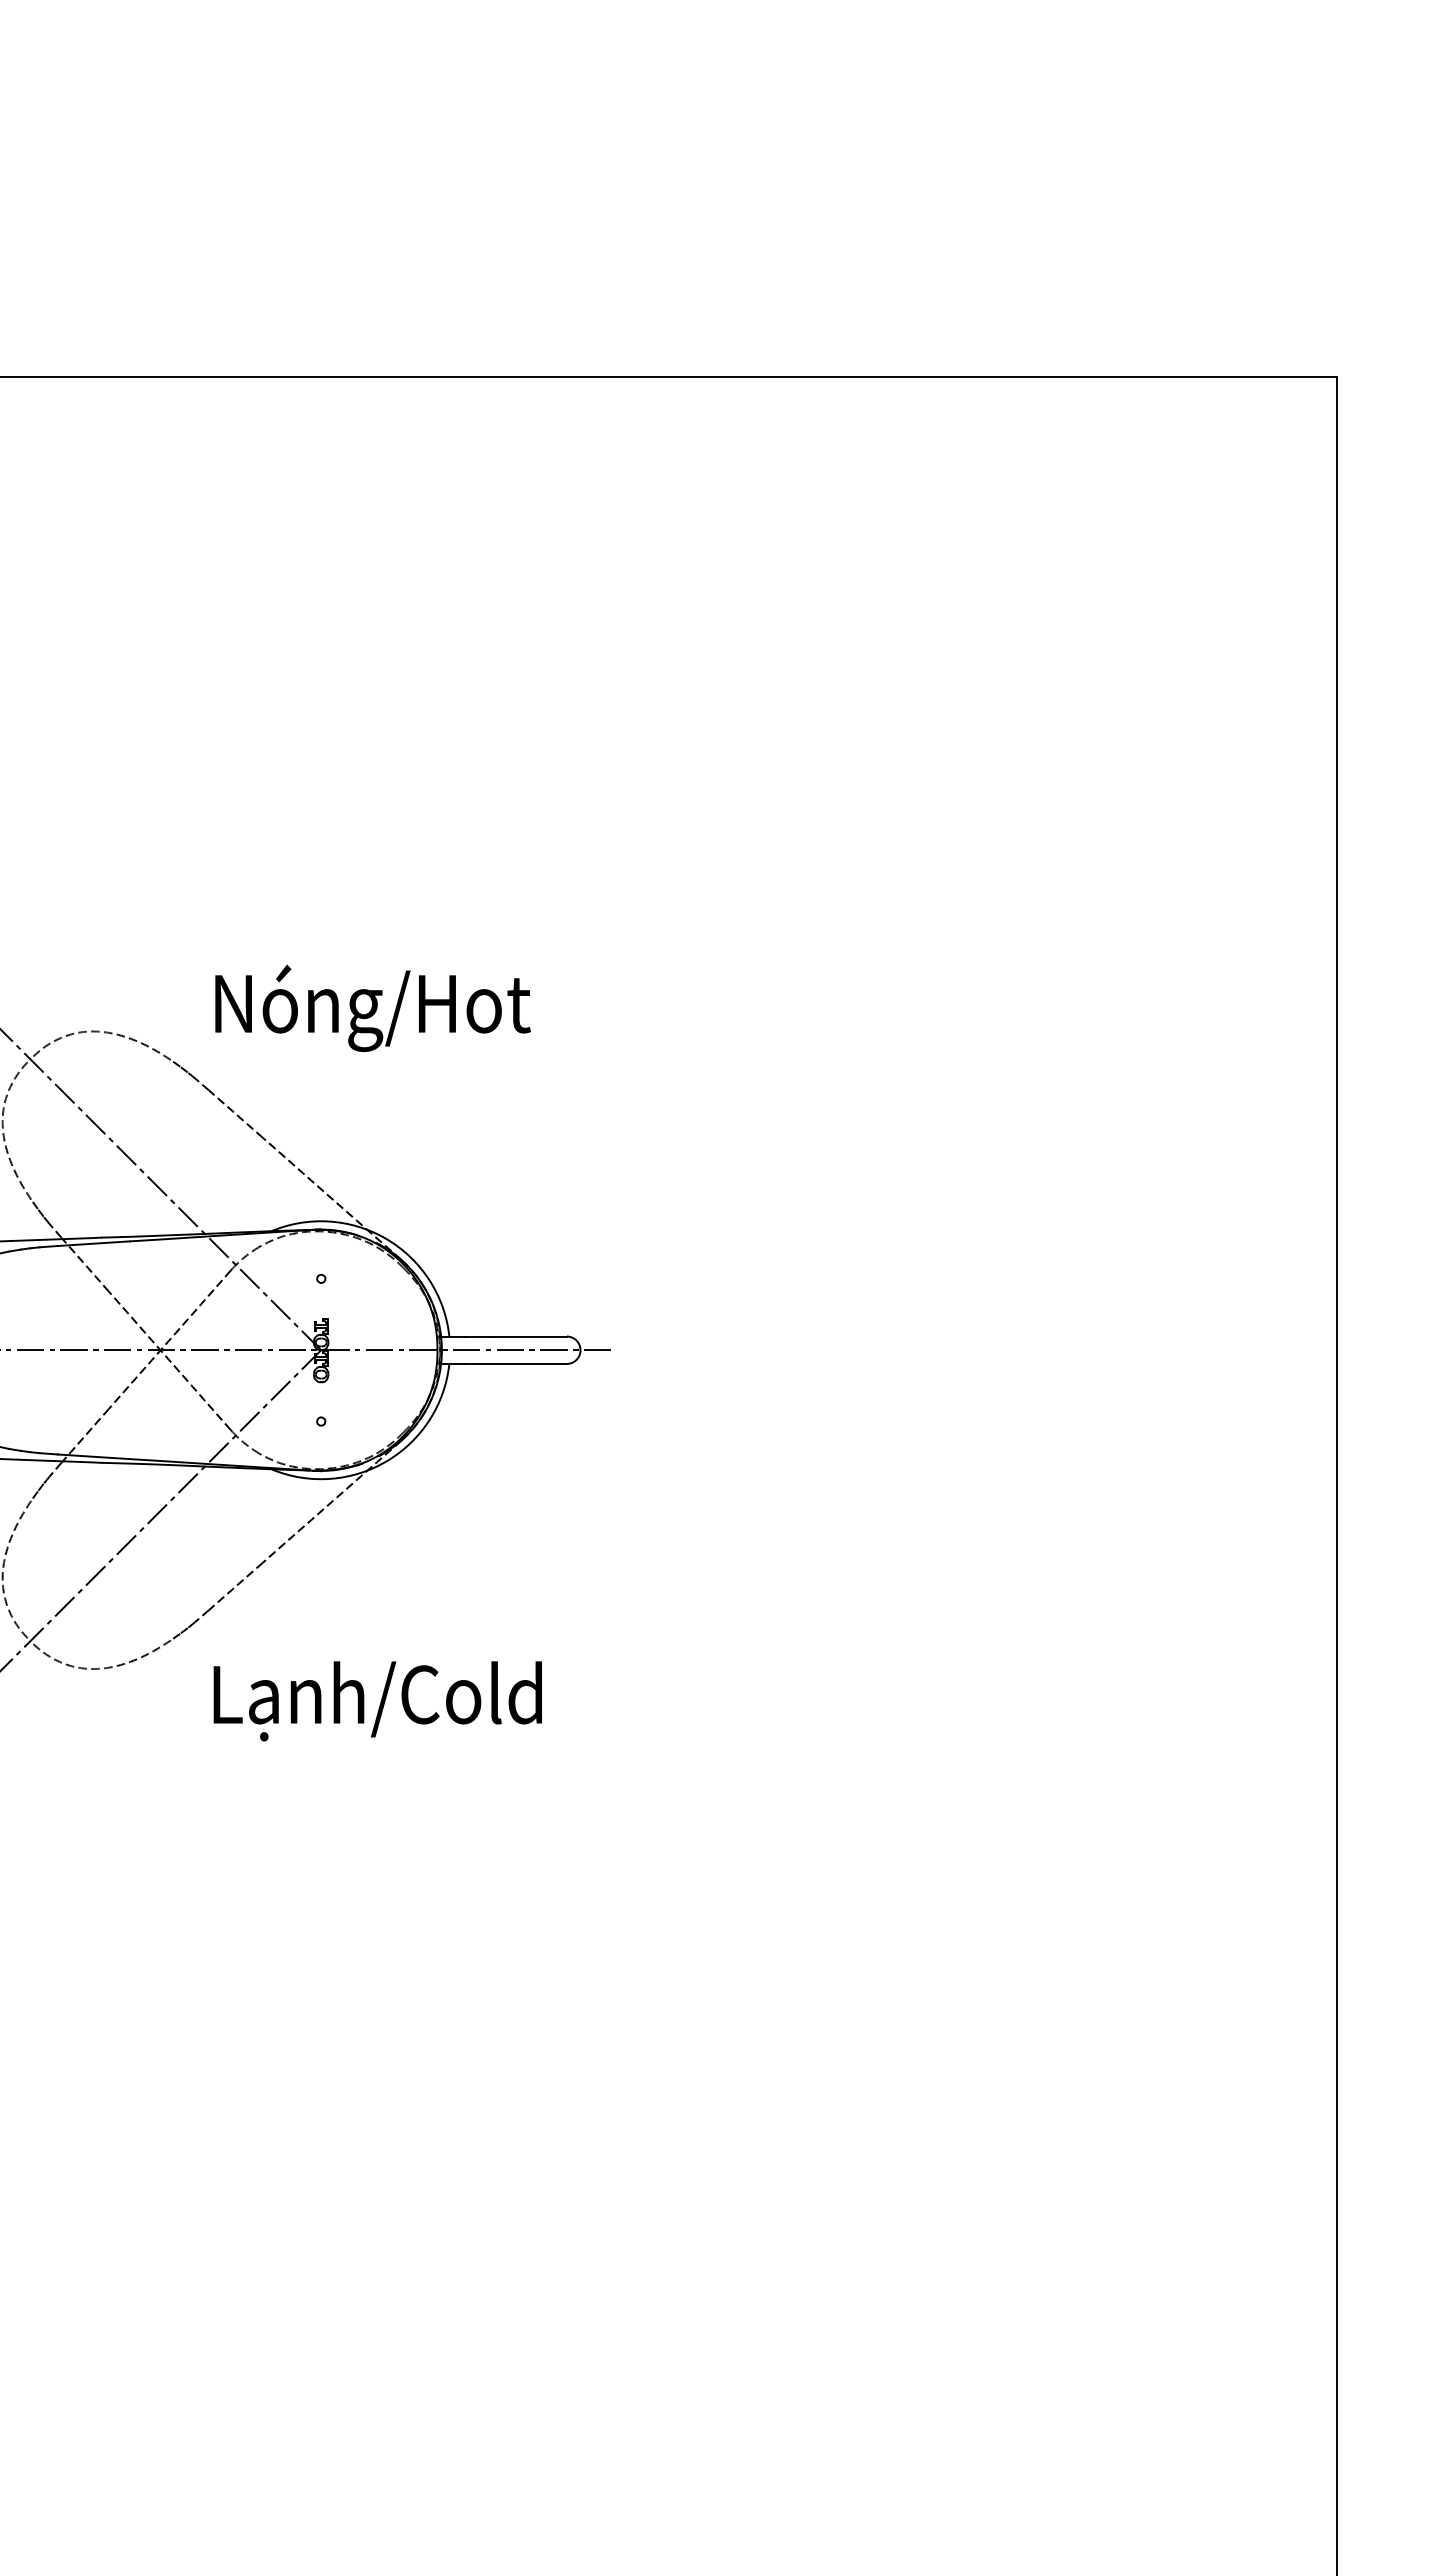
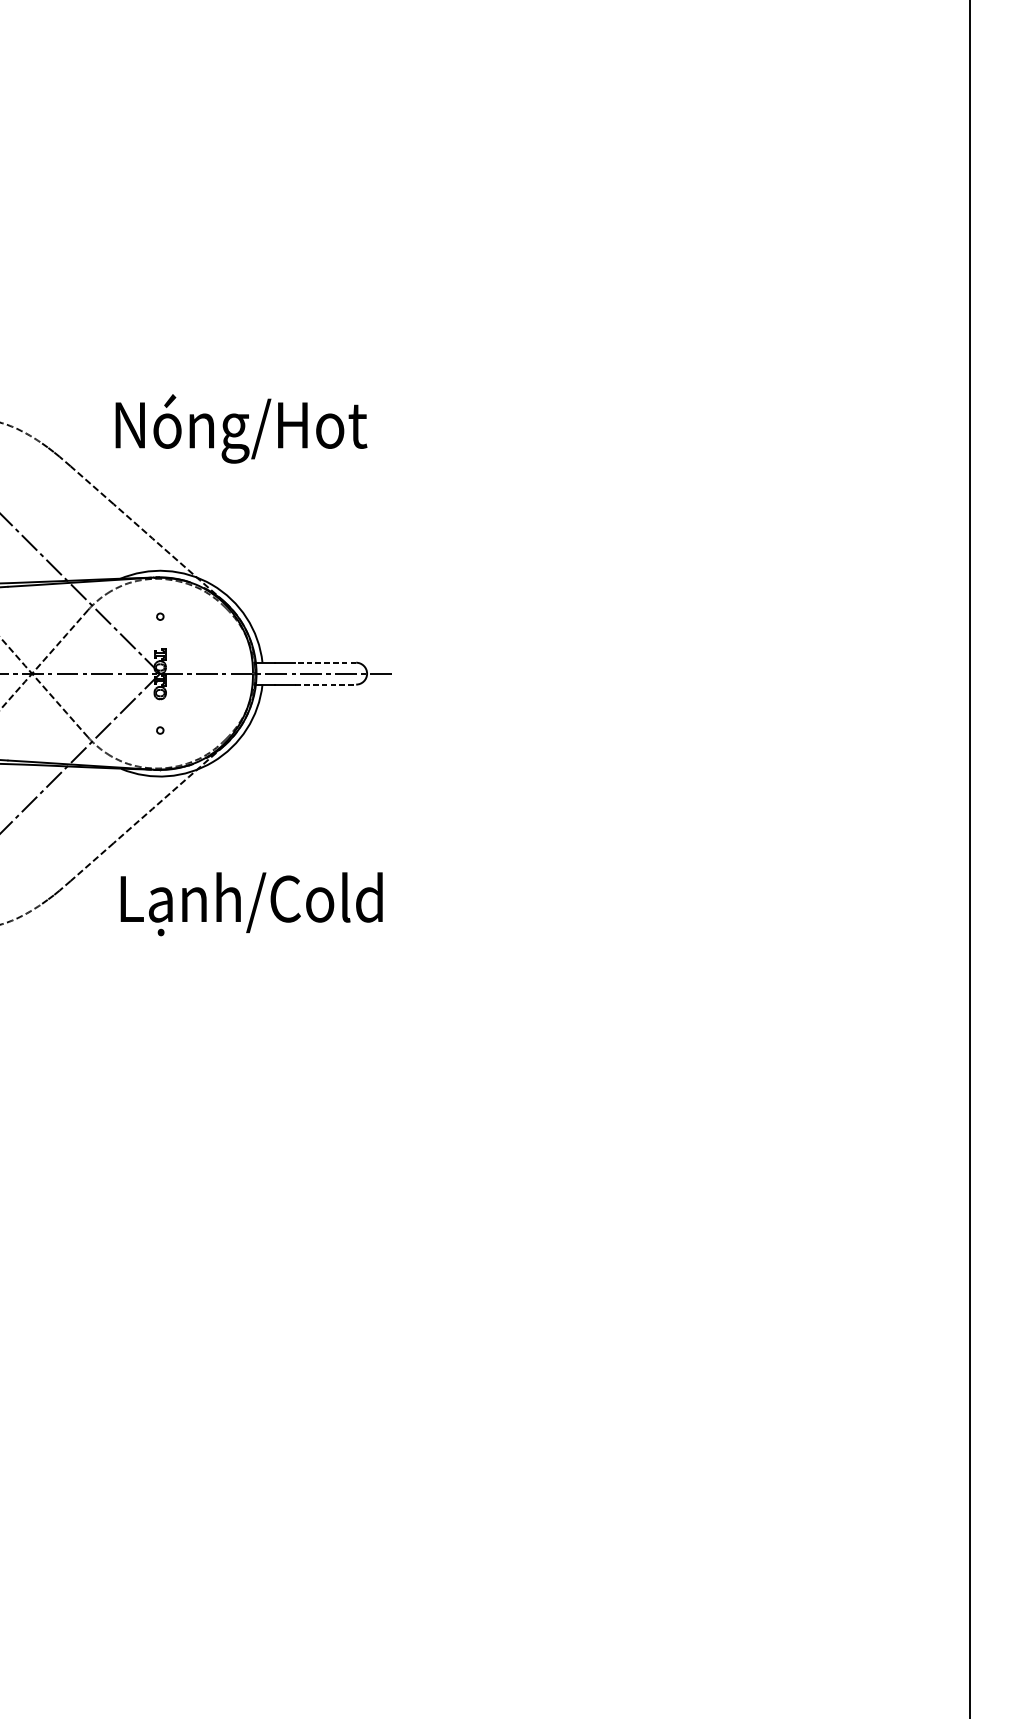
text: (372, 1007) -> (241, 428), moved
line: (528, 1336) -> (325, 662), solid -> dashed
line: (529, 1363) -> (326, 684), solid -> dashed
text: (377, 1701) -> (251, 904), moved

